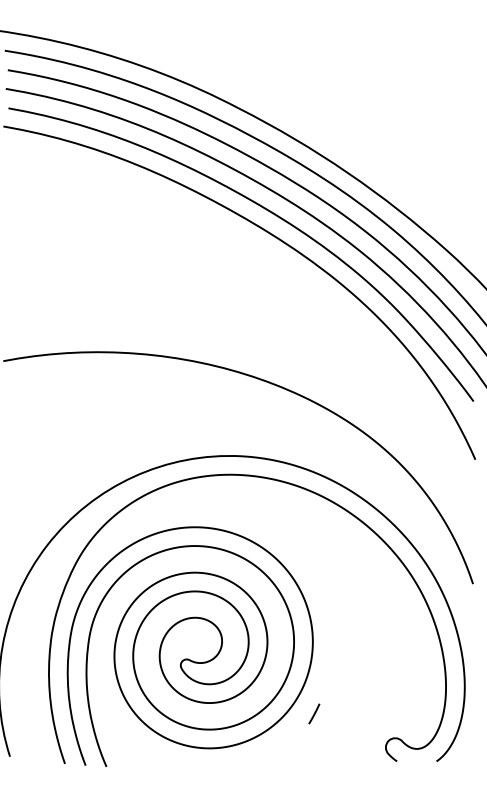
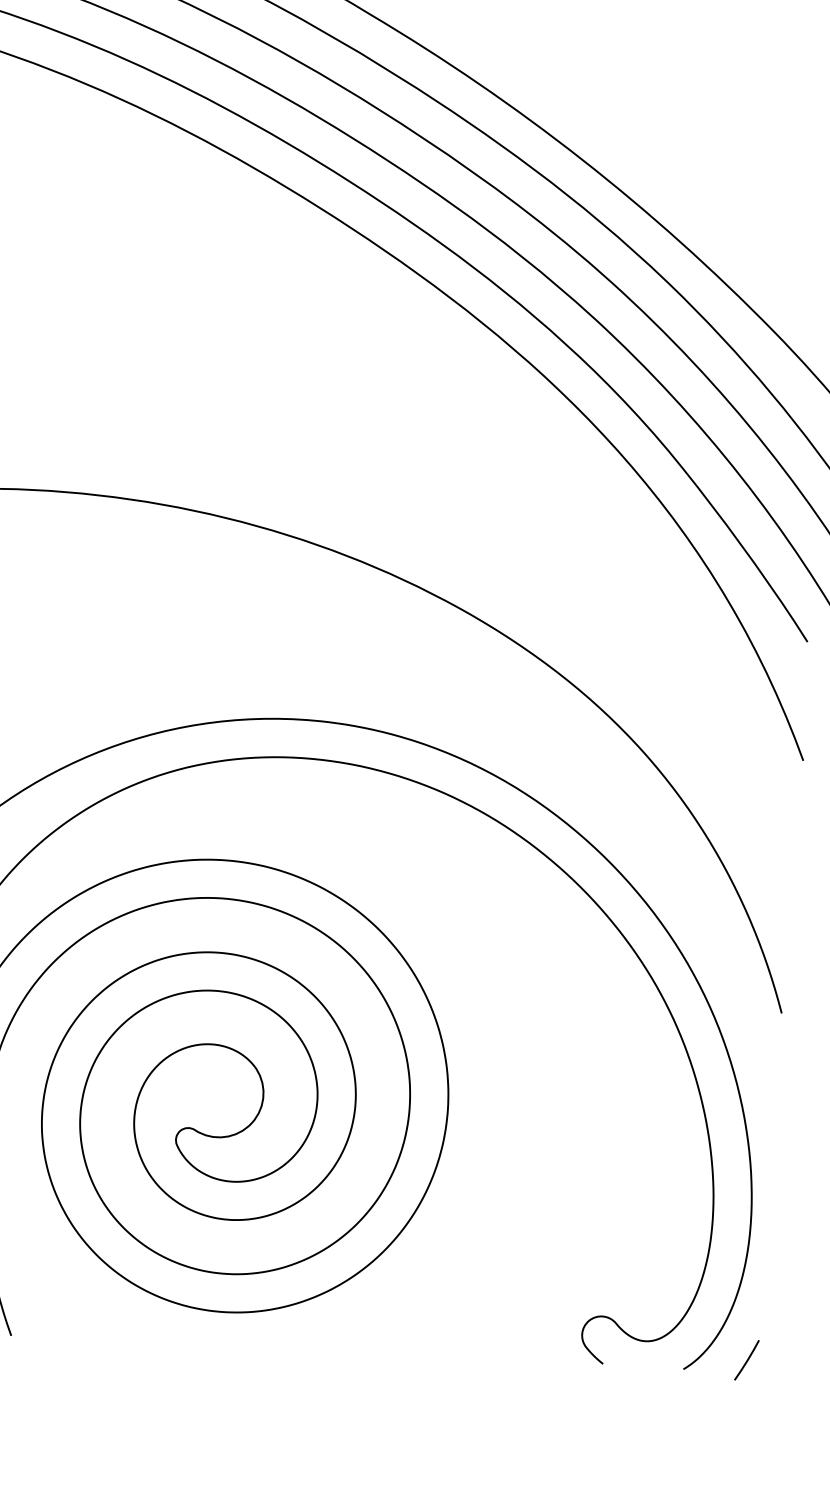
line: (314, 713) -> (747, 1359), moved

